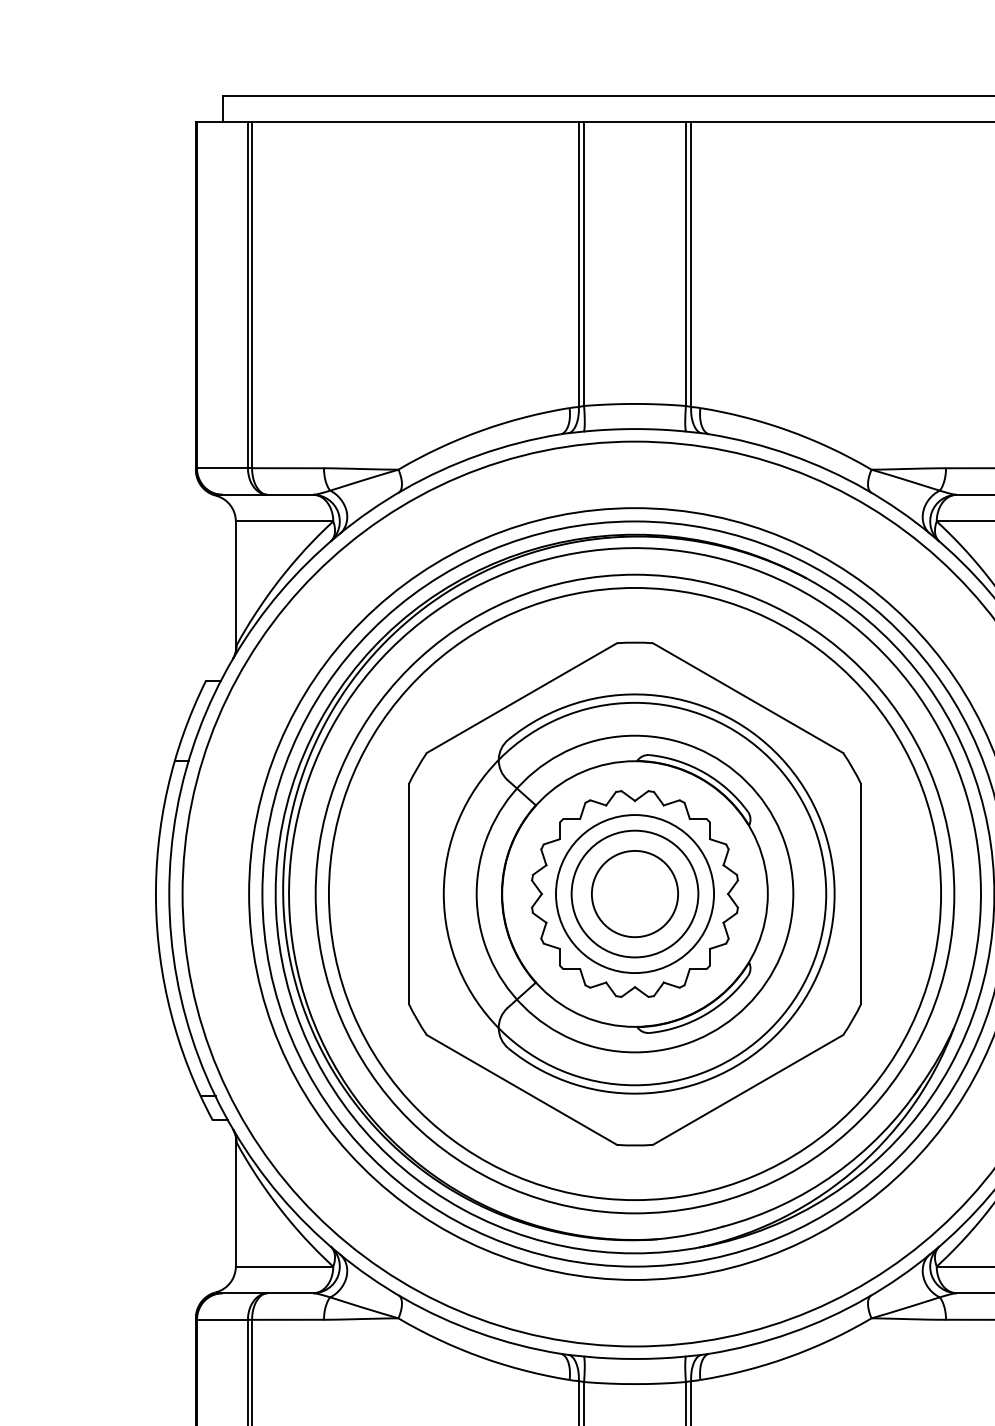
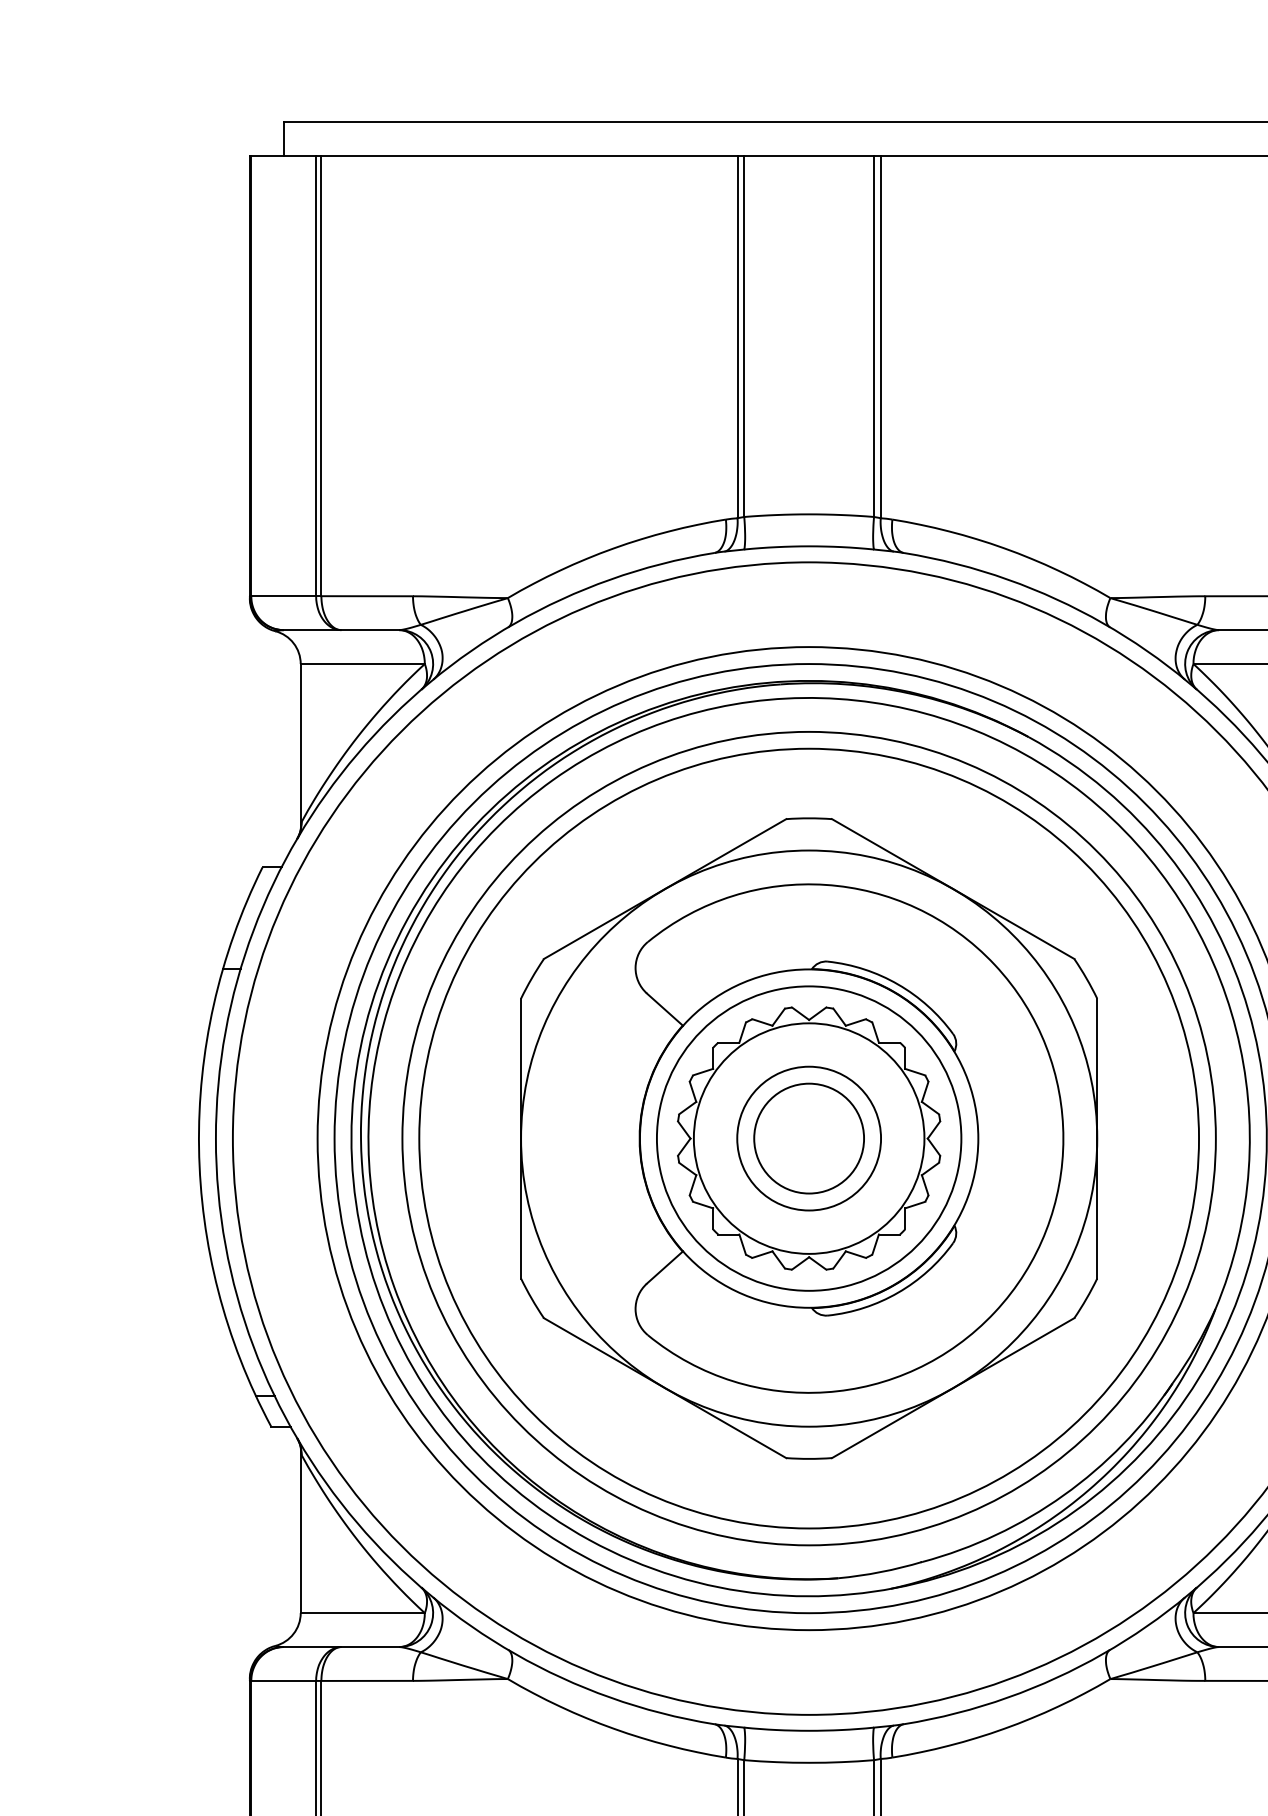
circle: (634, 893) -> (808, 1138), size x0.62
circle: (634, 893) -> (808, 1138), size x1.43
circle: (635, 893) -> (809, 1138), size x0.71
circle: (635, 893) -> (809, 1138), size x1.43

